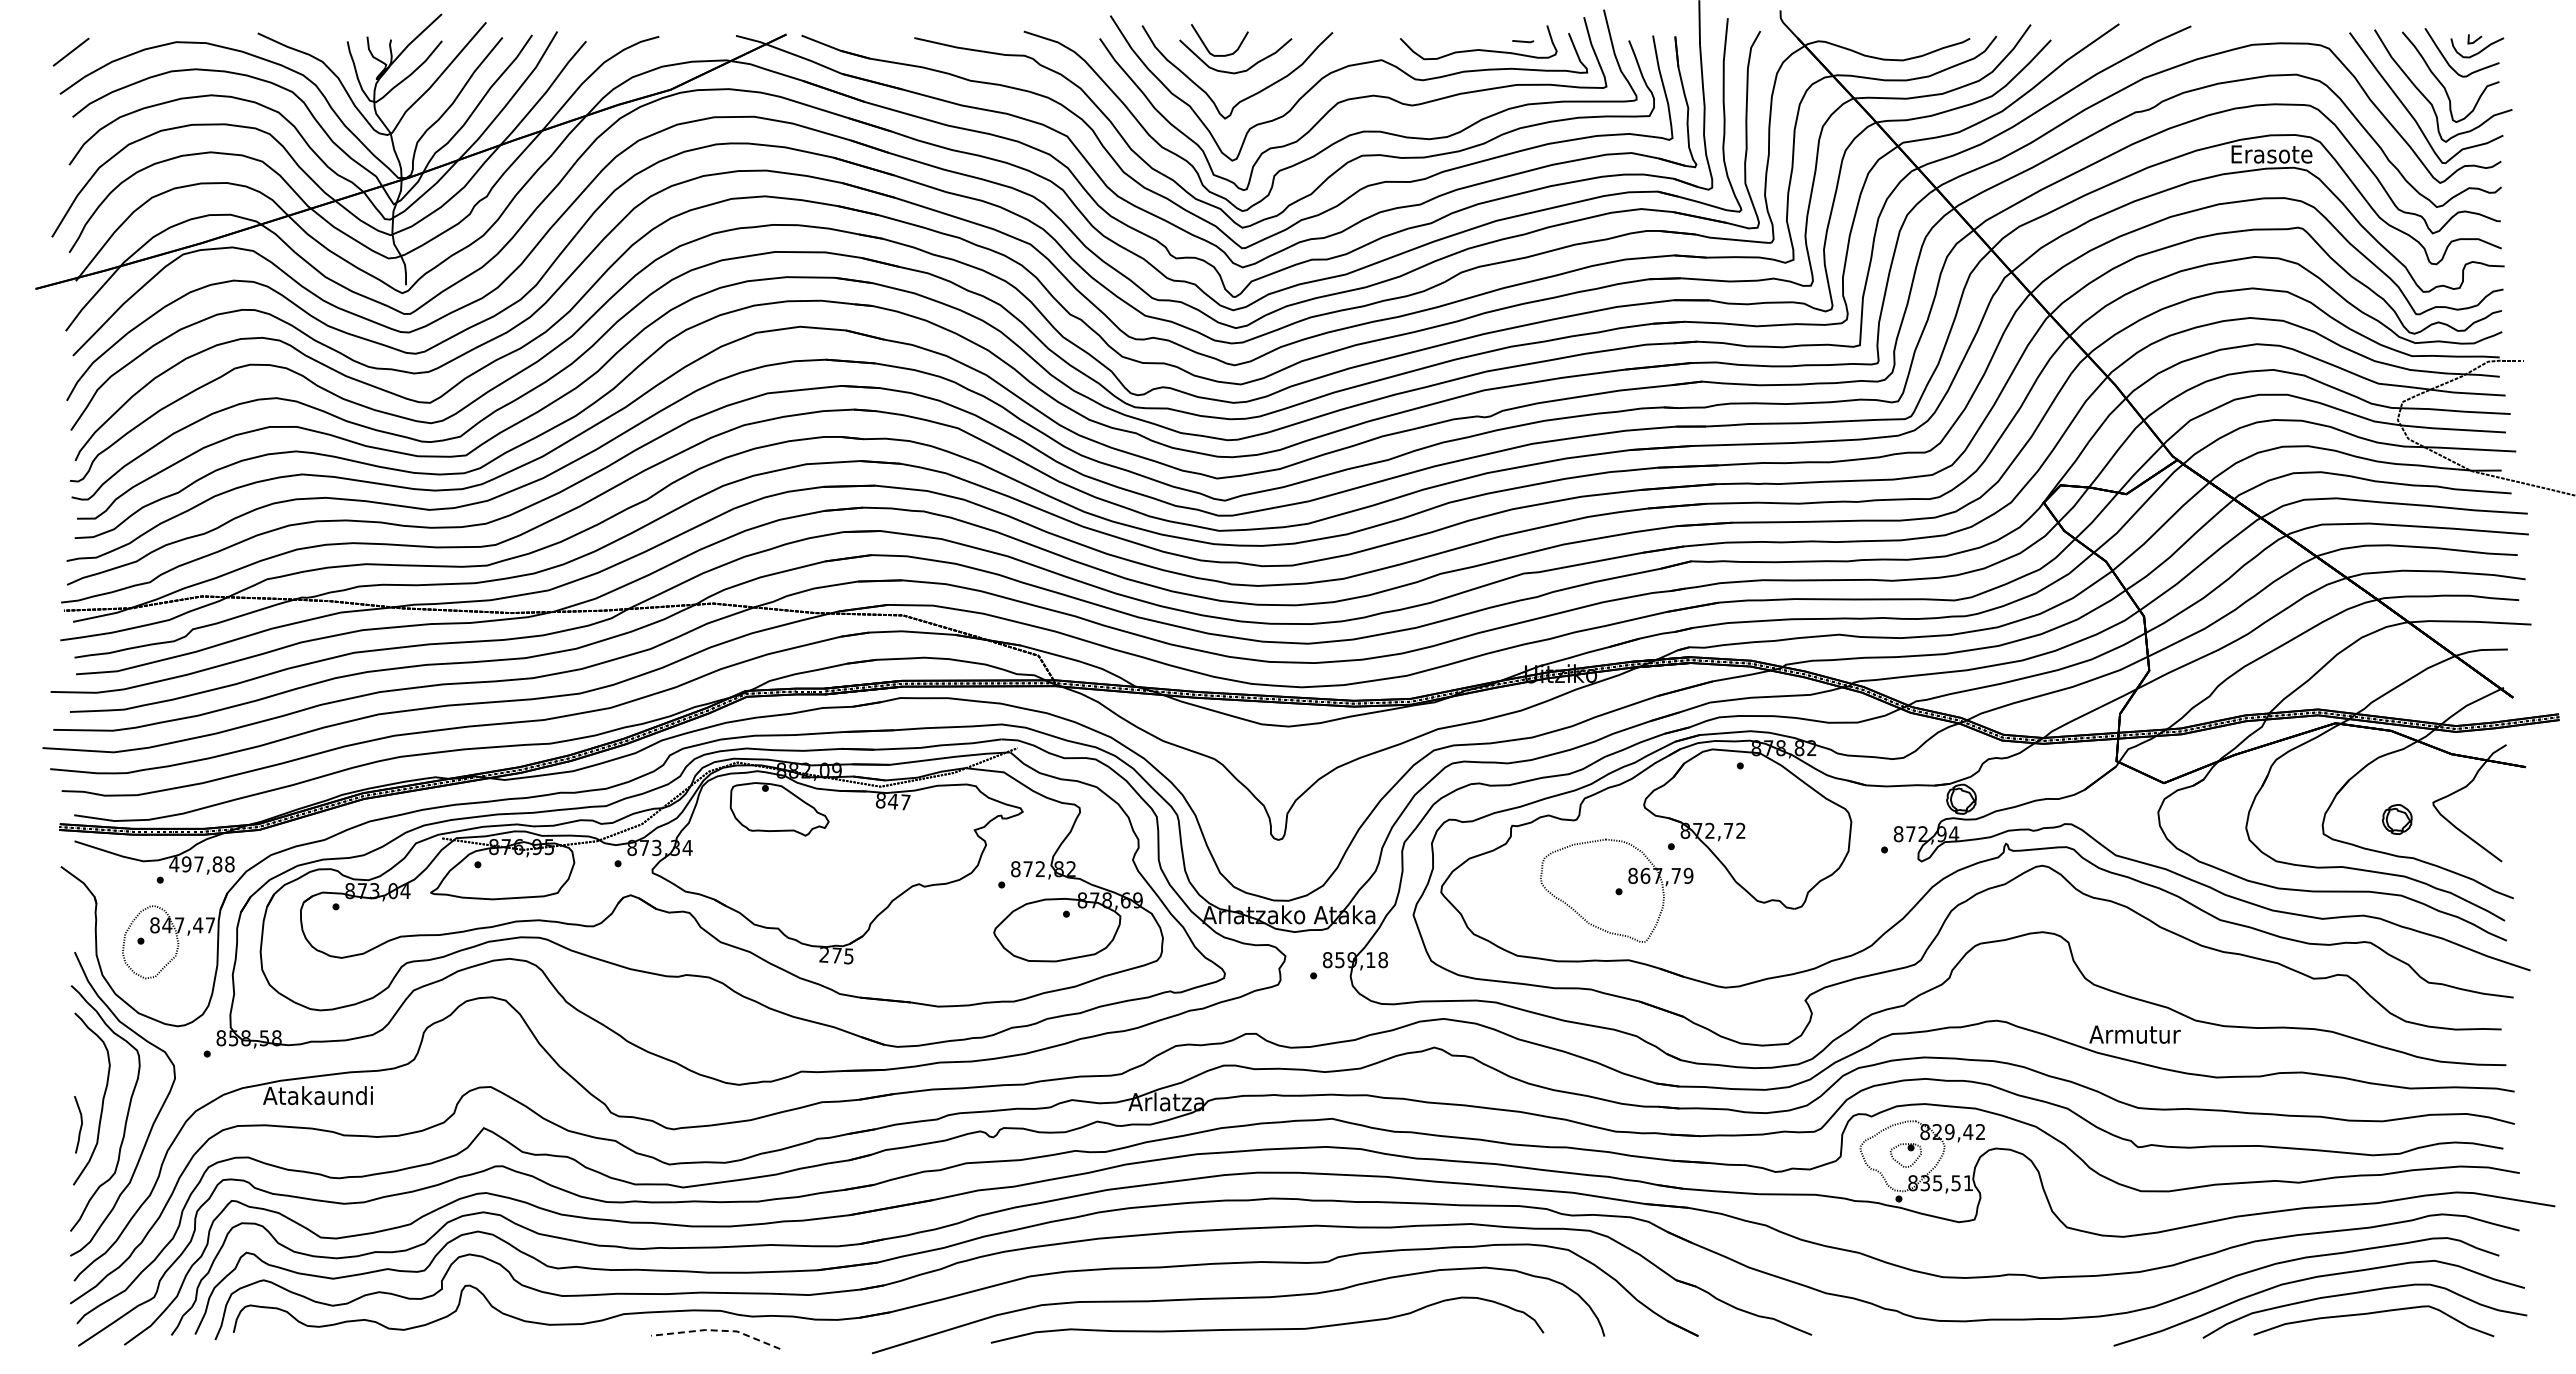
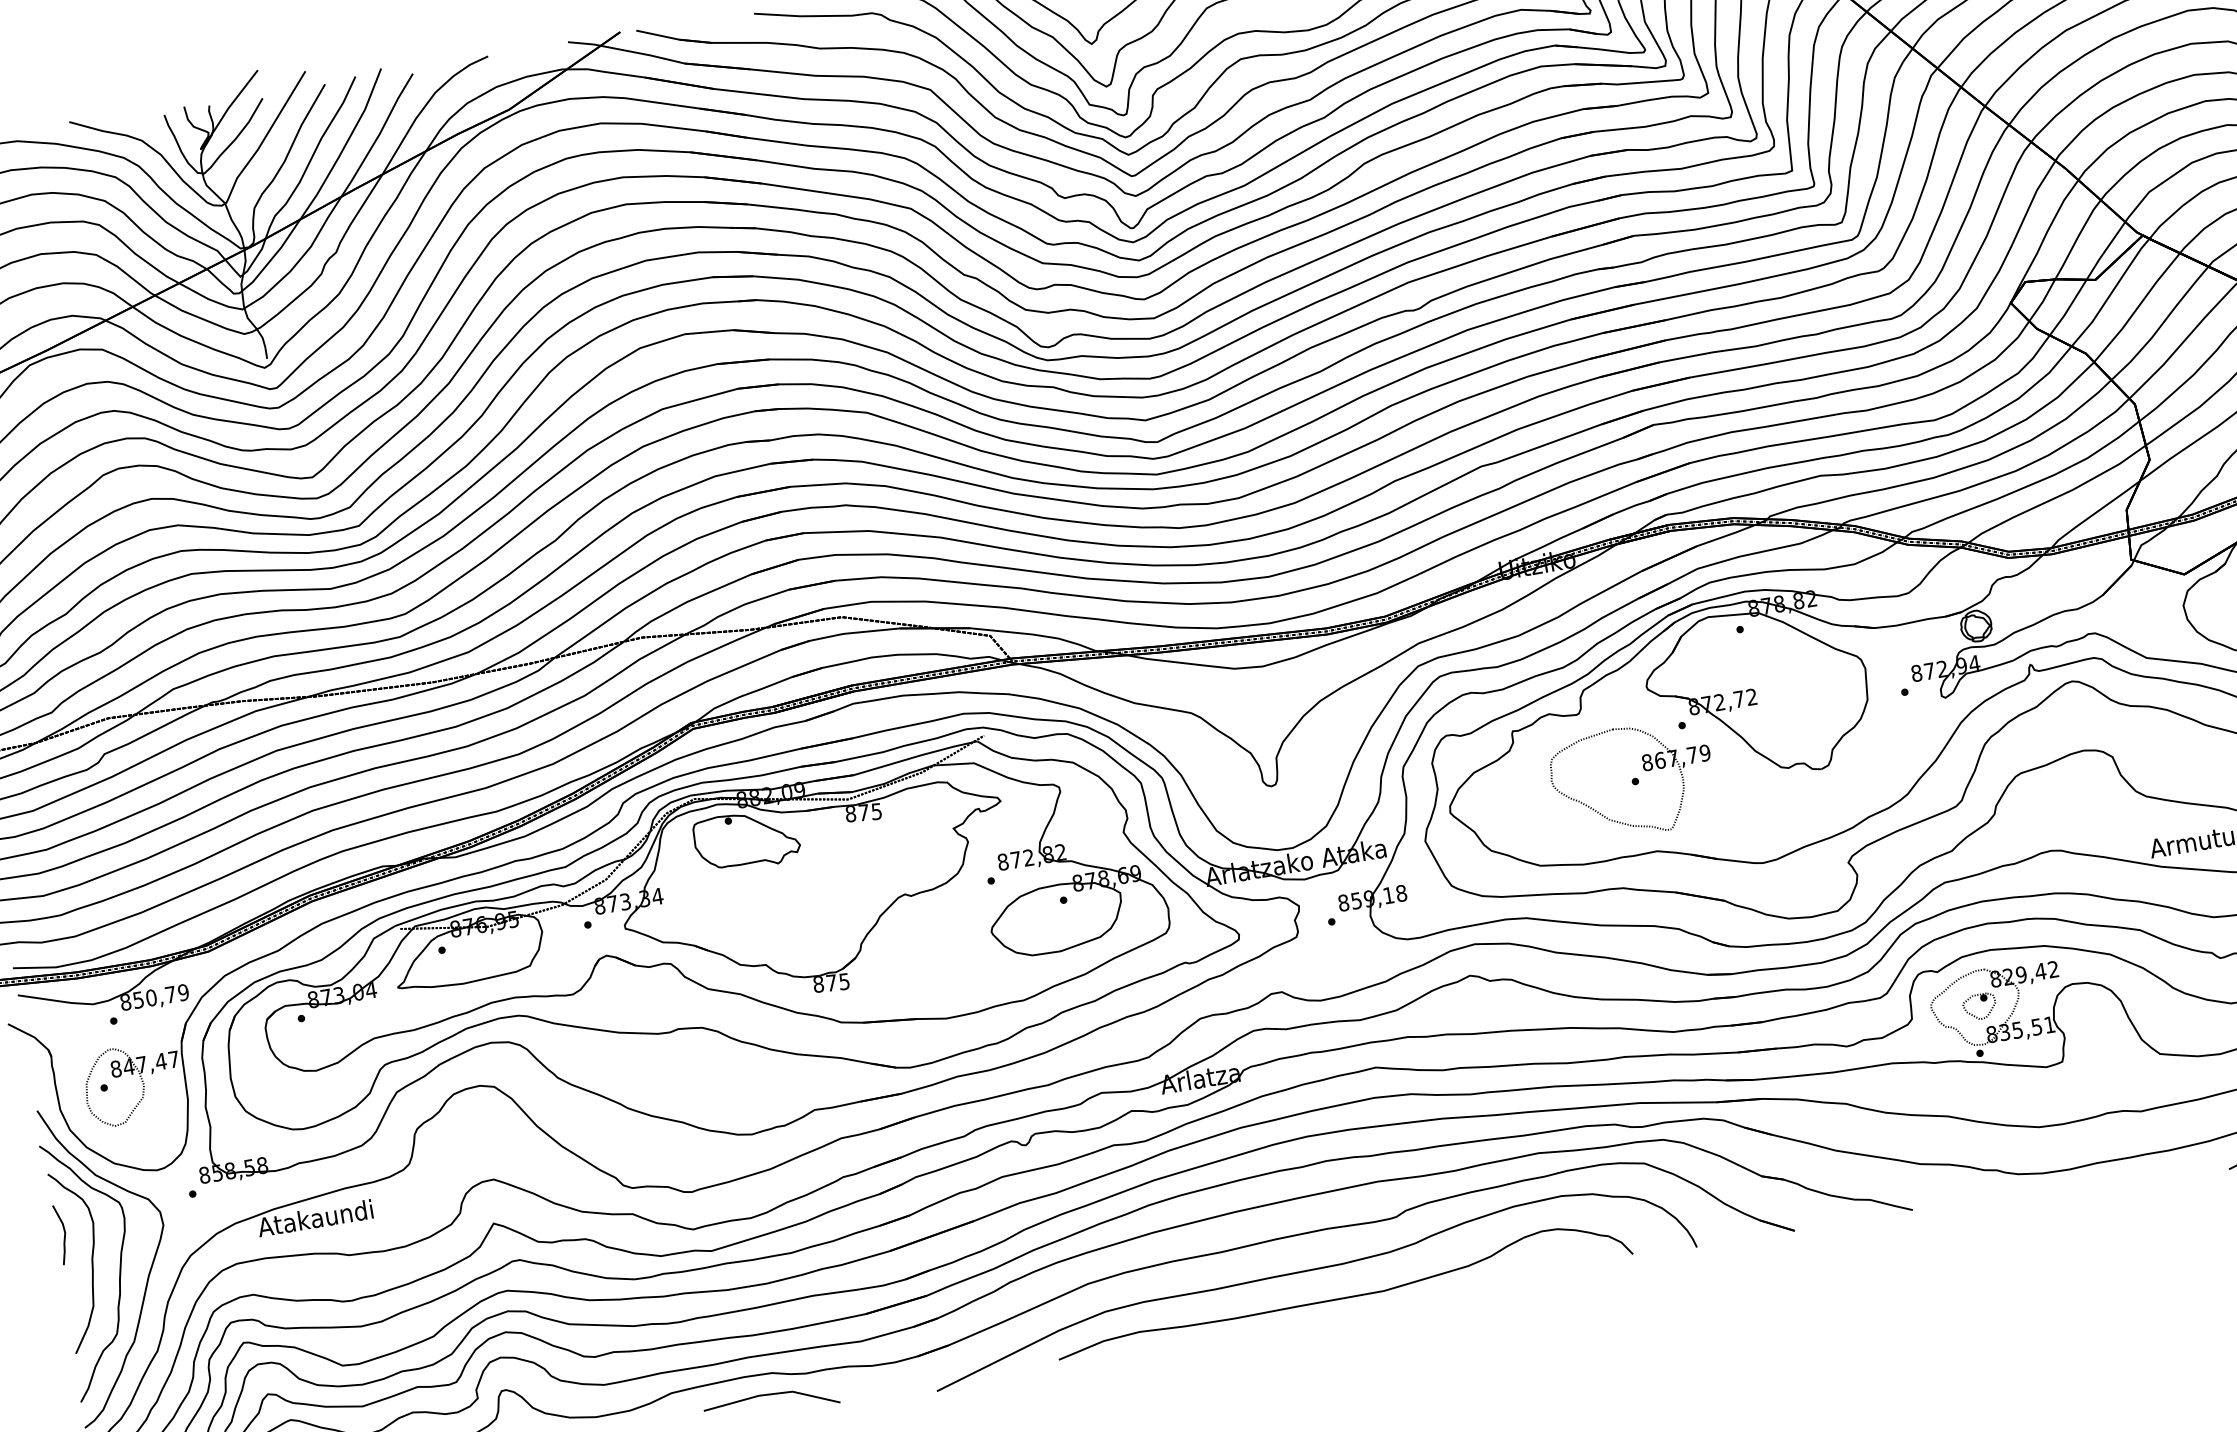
text: (898, 801) -> (869, 811), 847 -> 875
text: (201, 864) -> (154, 997), 497,88 -> 850,79
text: (824, 954) -> (818, 983), 275 -> 875
curve: (80, 1125) -> (63, 1235), moved
line: (717, 1330) -> (771, 1394), dashed -> solid

